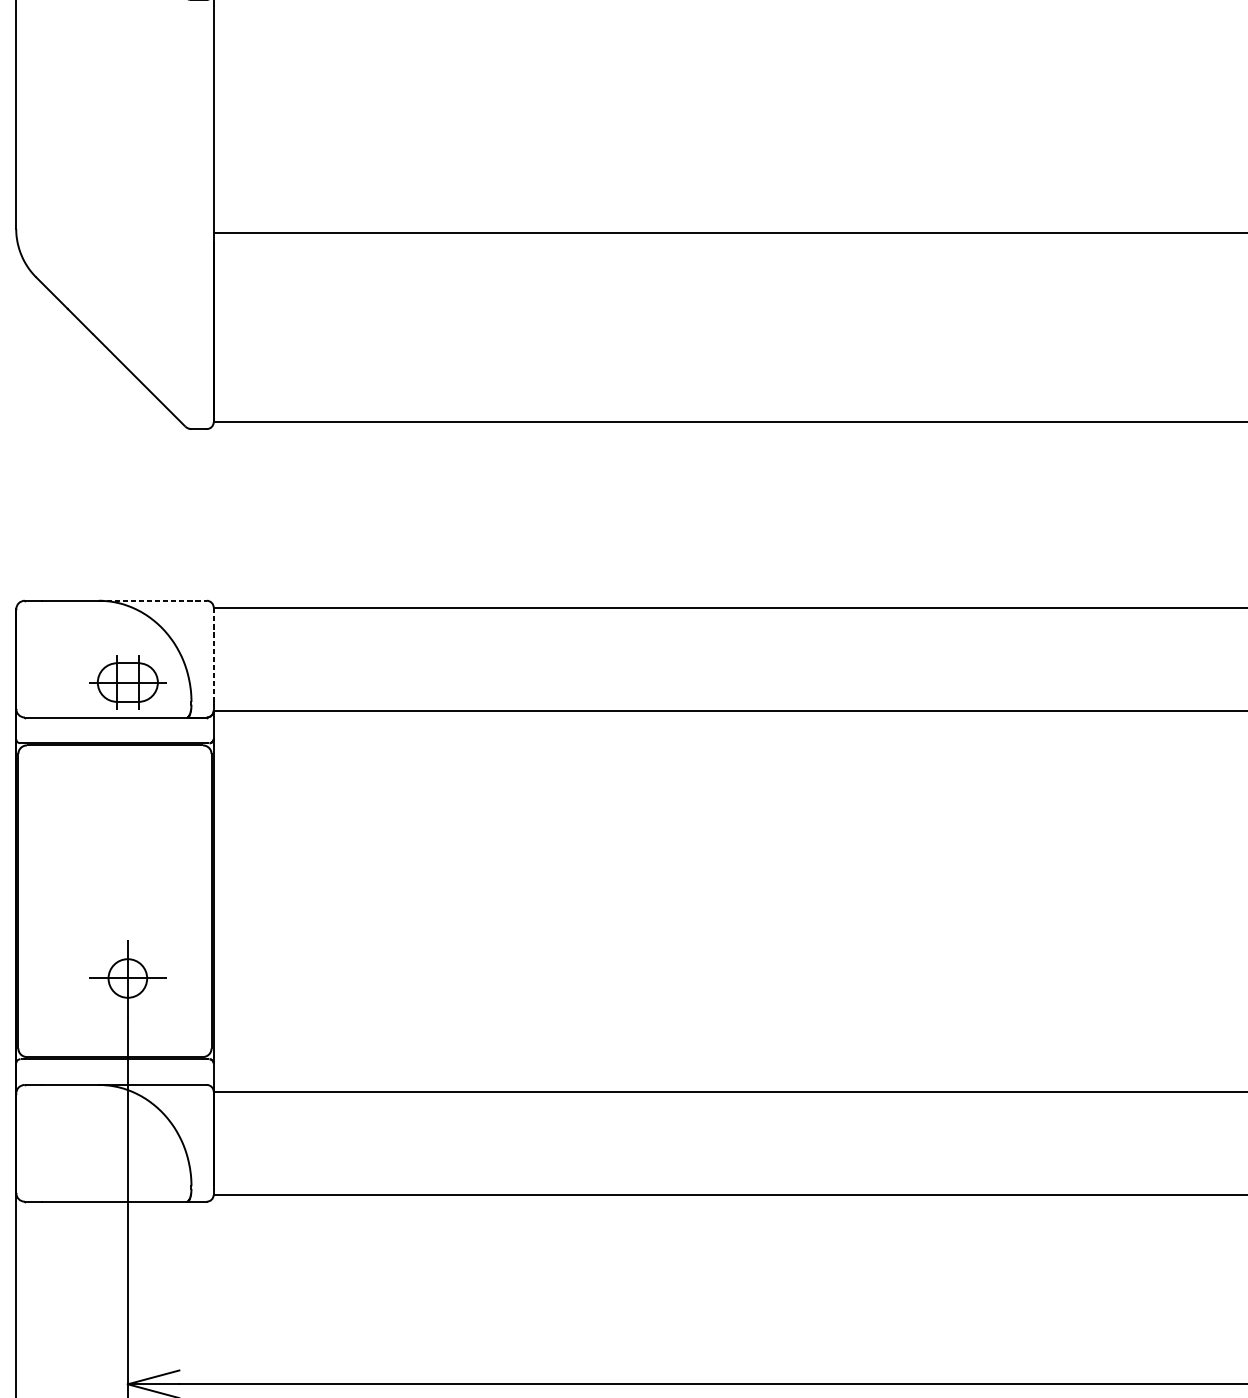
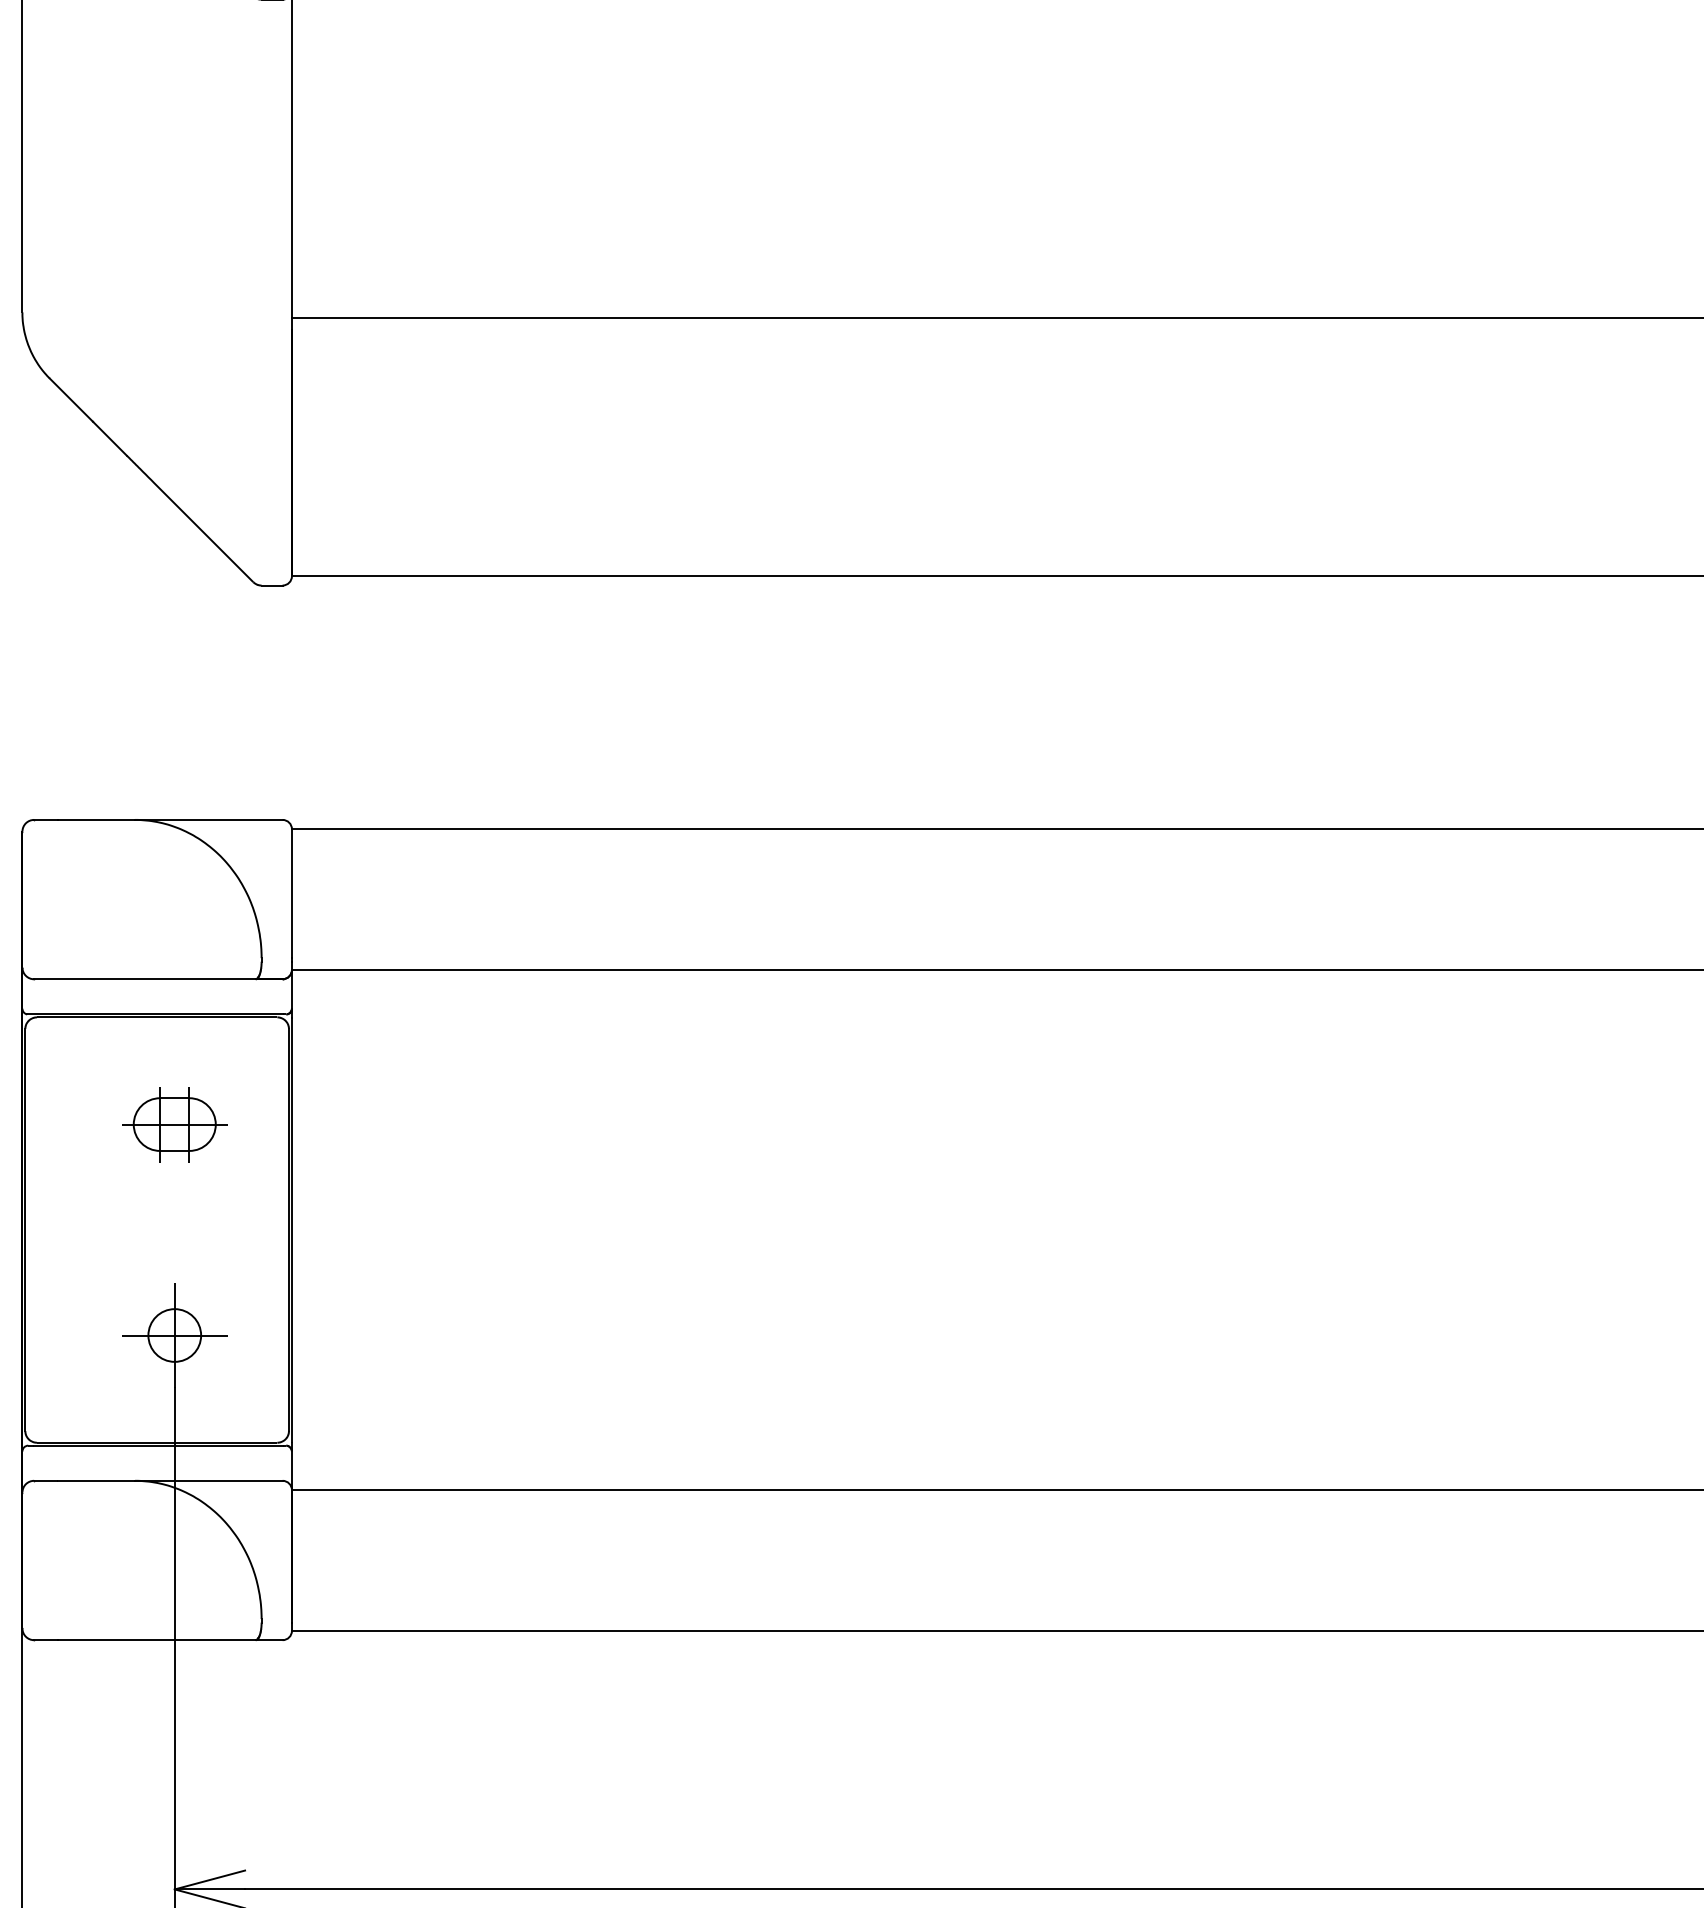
line: (152, 600) -> (208, 819), dashed -> solid
line: (213, 654) -> (291, 893), dashed -> solid
part: (127, 682) -> (174, 1124), moved

